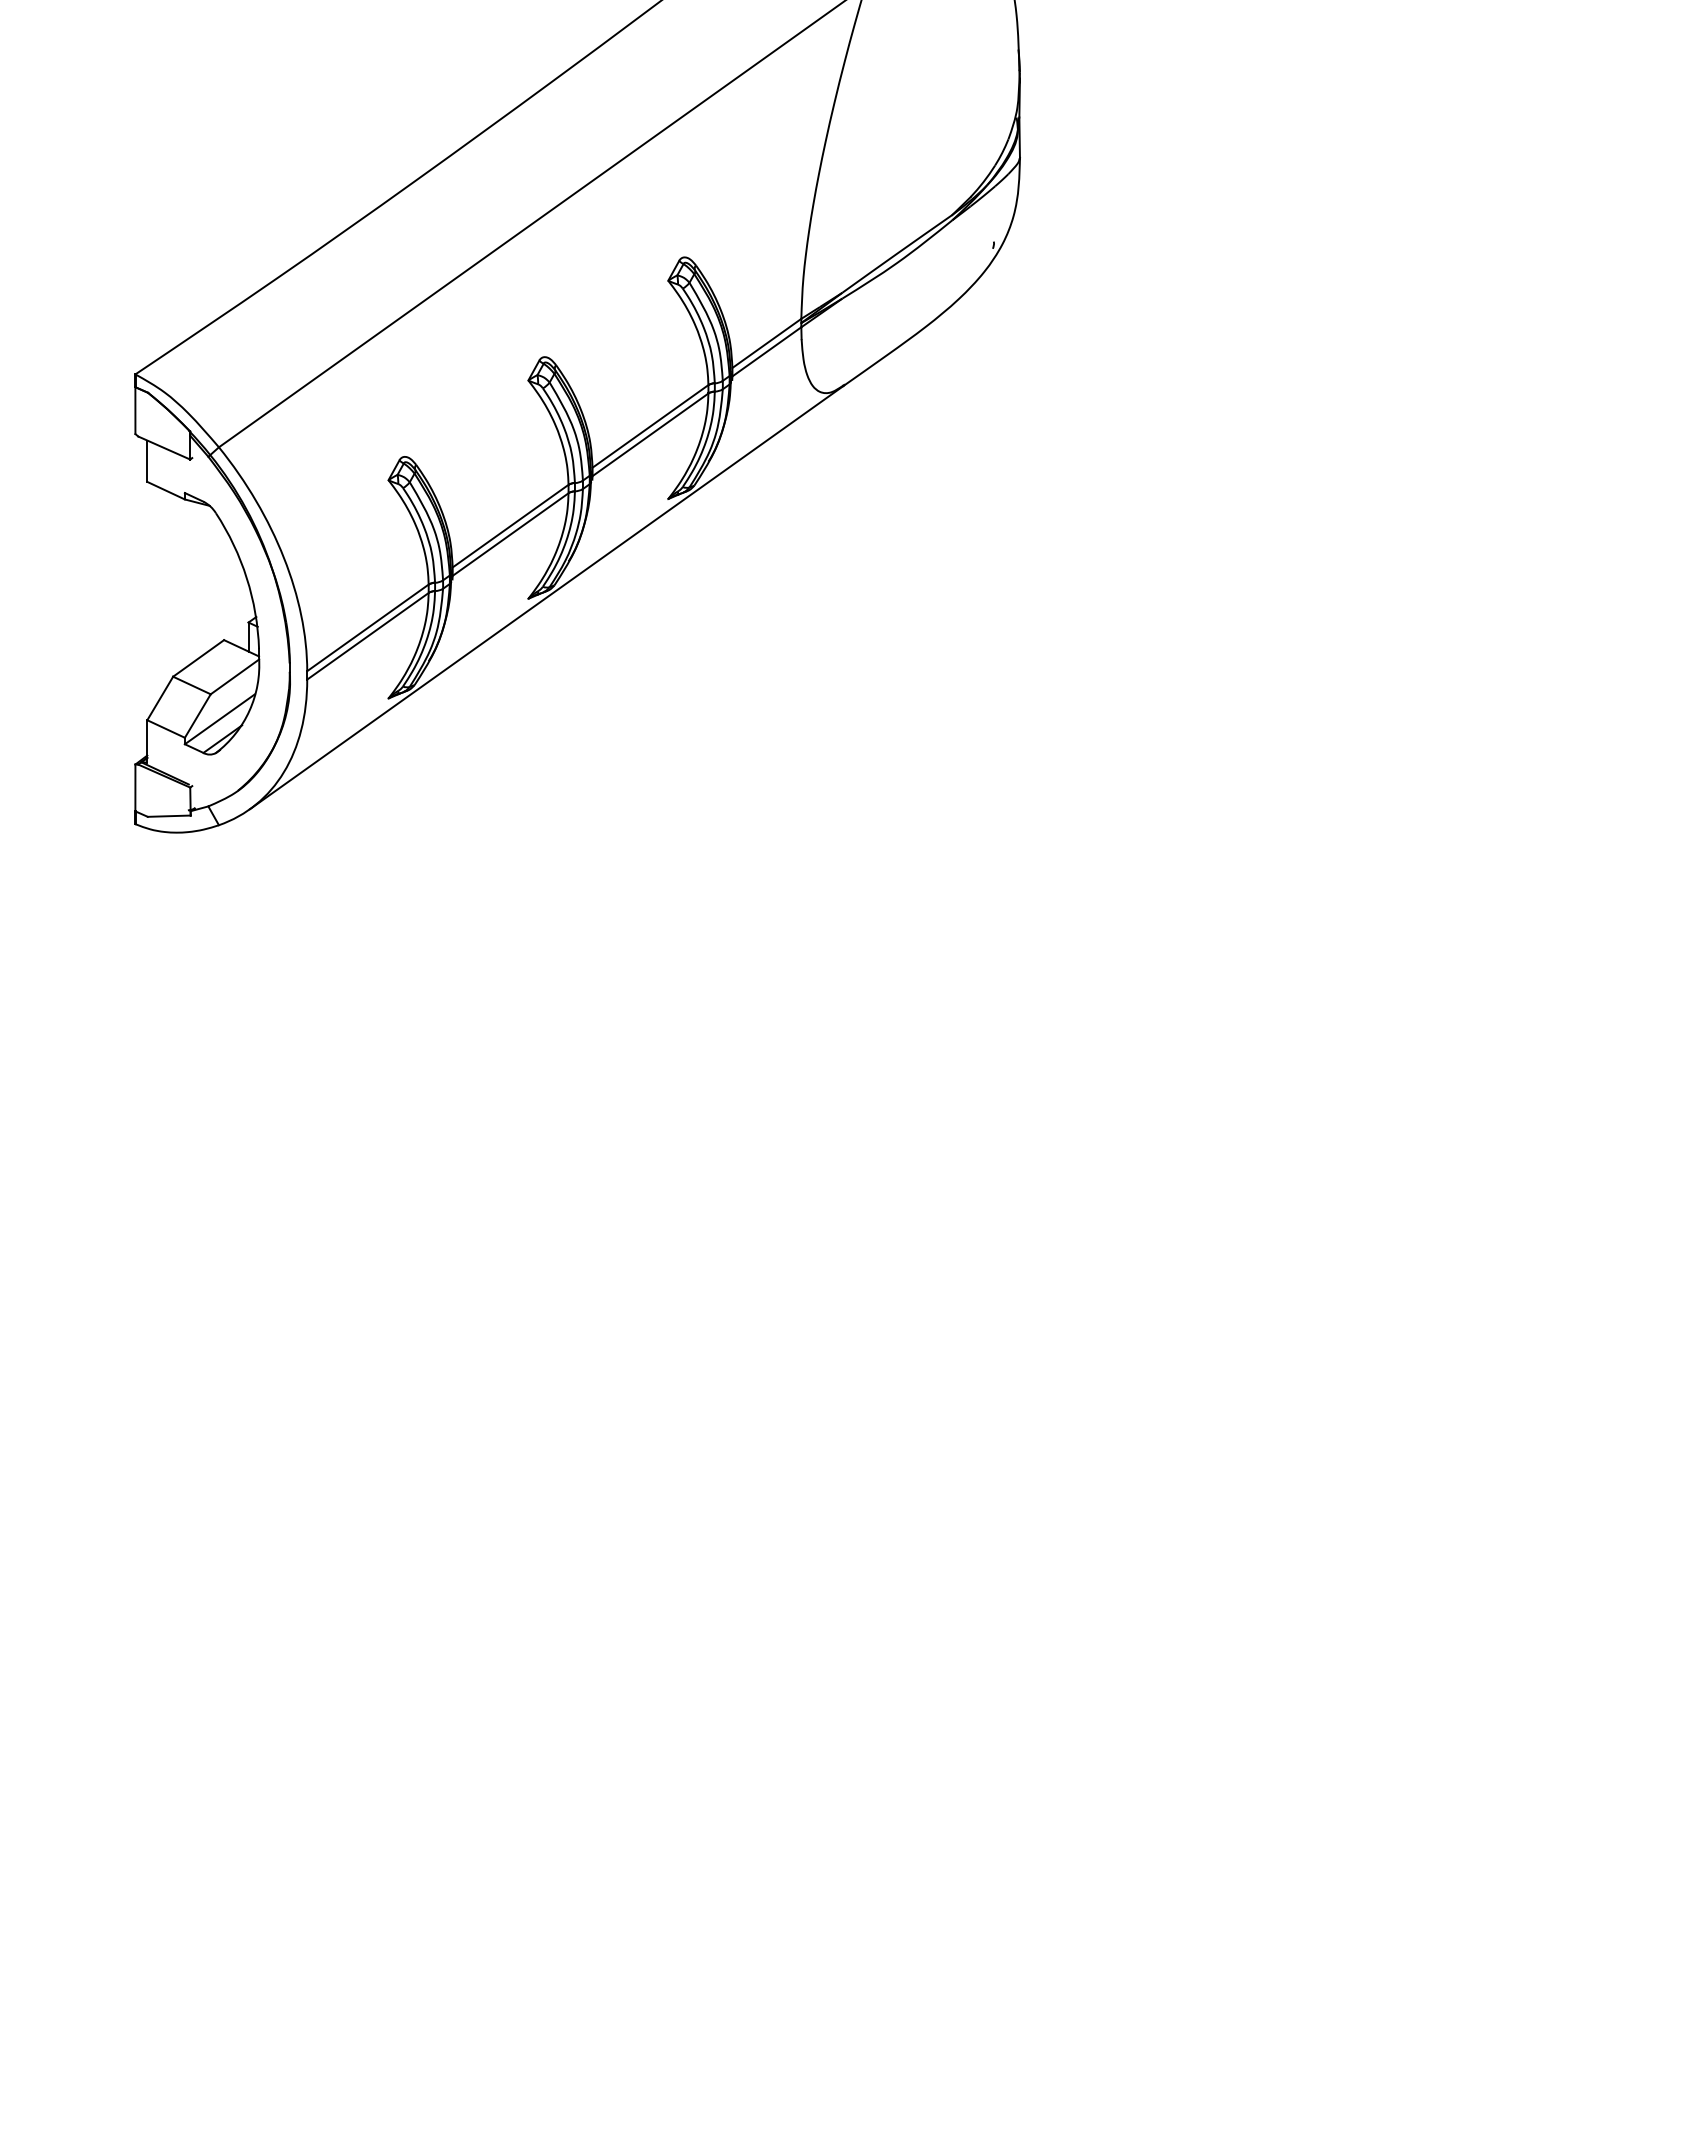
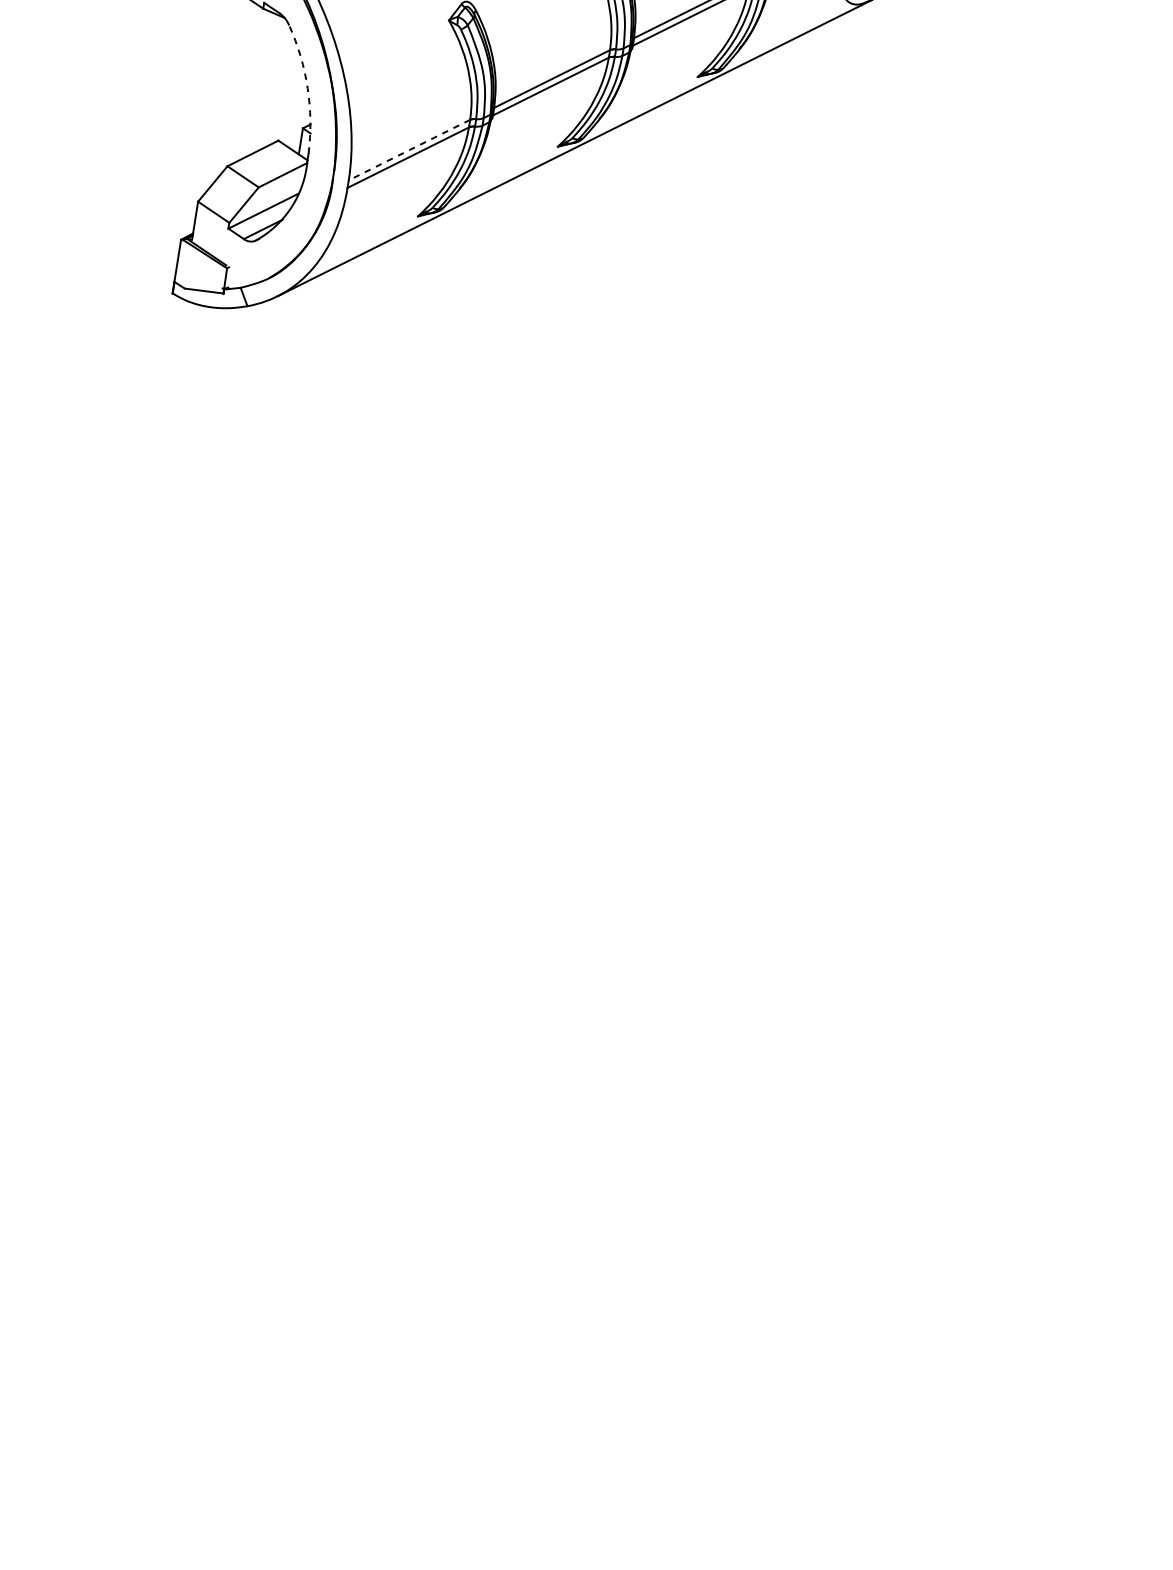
arc: (246, 578) -> (307, 88), solid -> dashed
line: (367, 627) -> (409, 149), solid -> dashed

